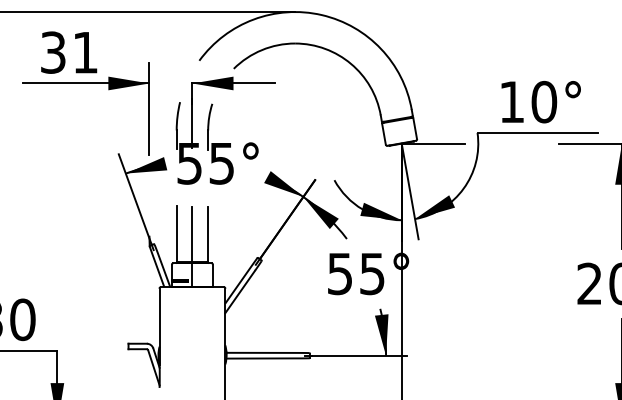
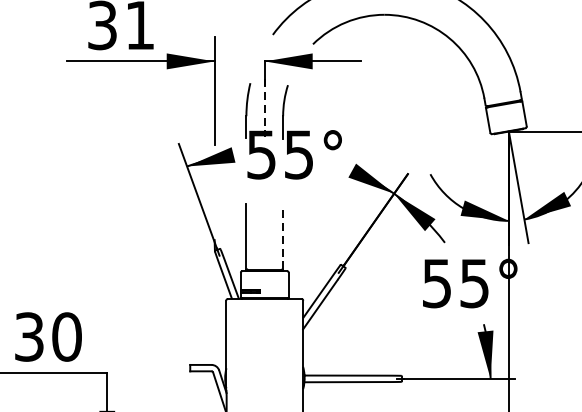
line: (192, 123) -> (264, 108), solid -> dashed
line: (208, 233) -> (283, 236), solid -> dashed
line: (192, 247) -> (264, 252), removed

